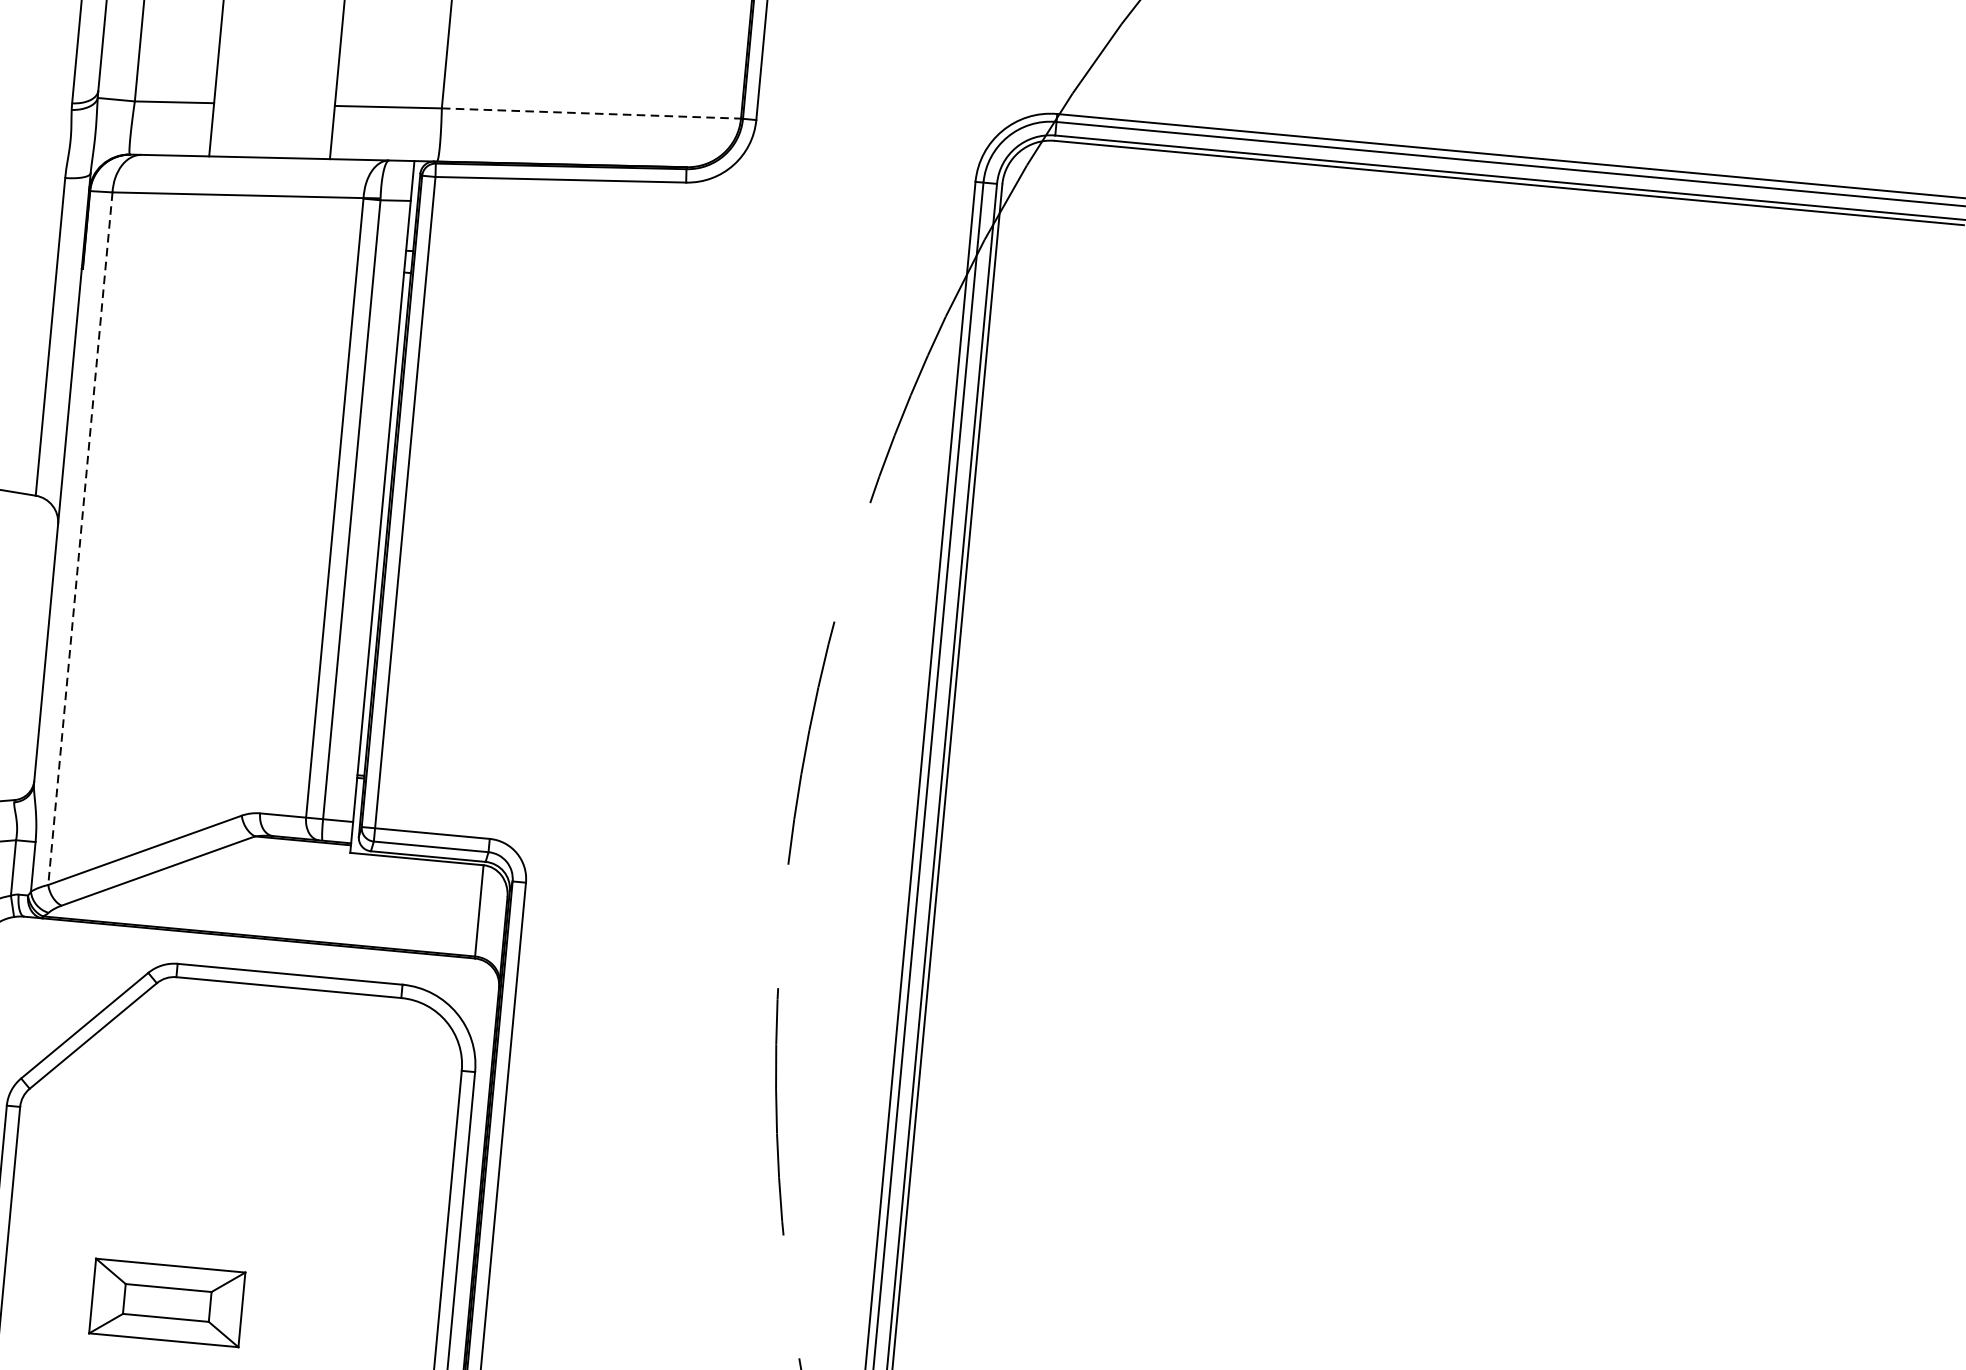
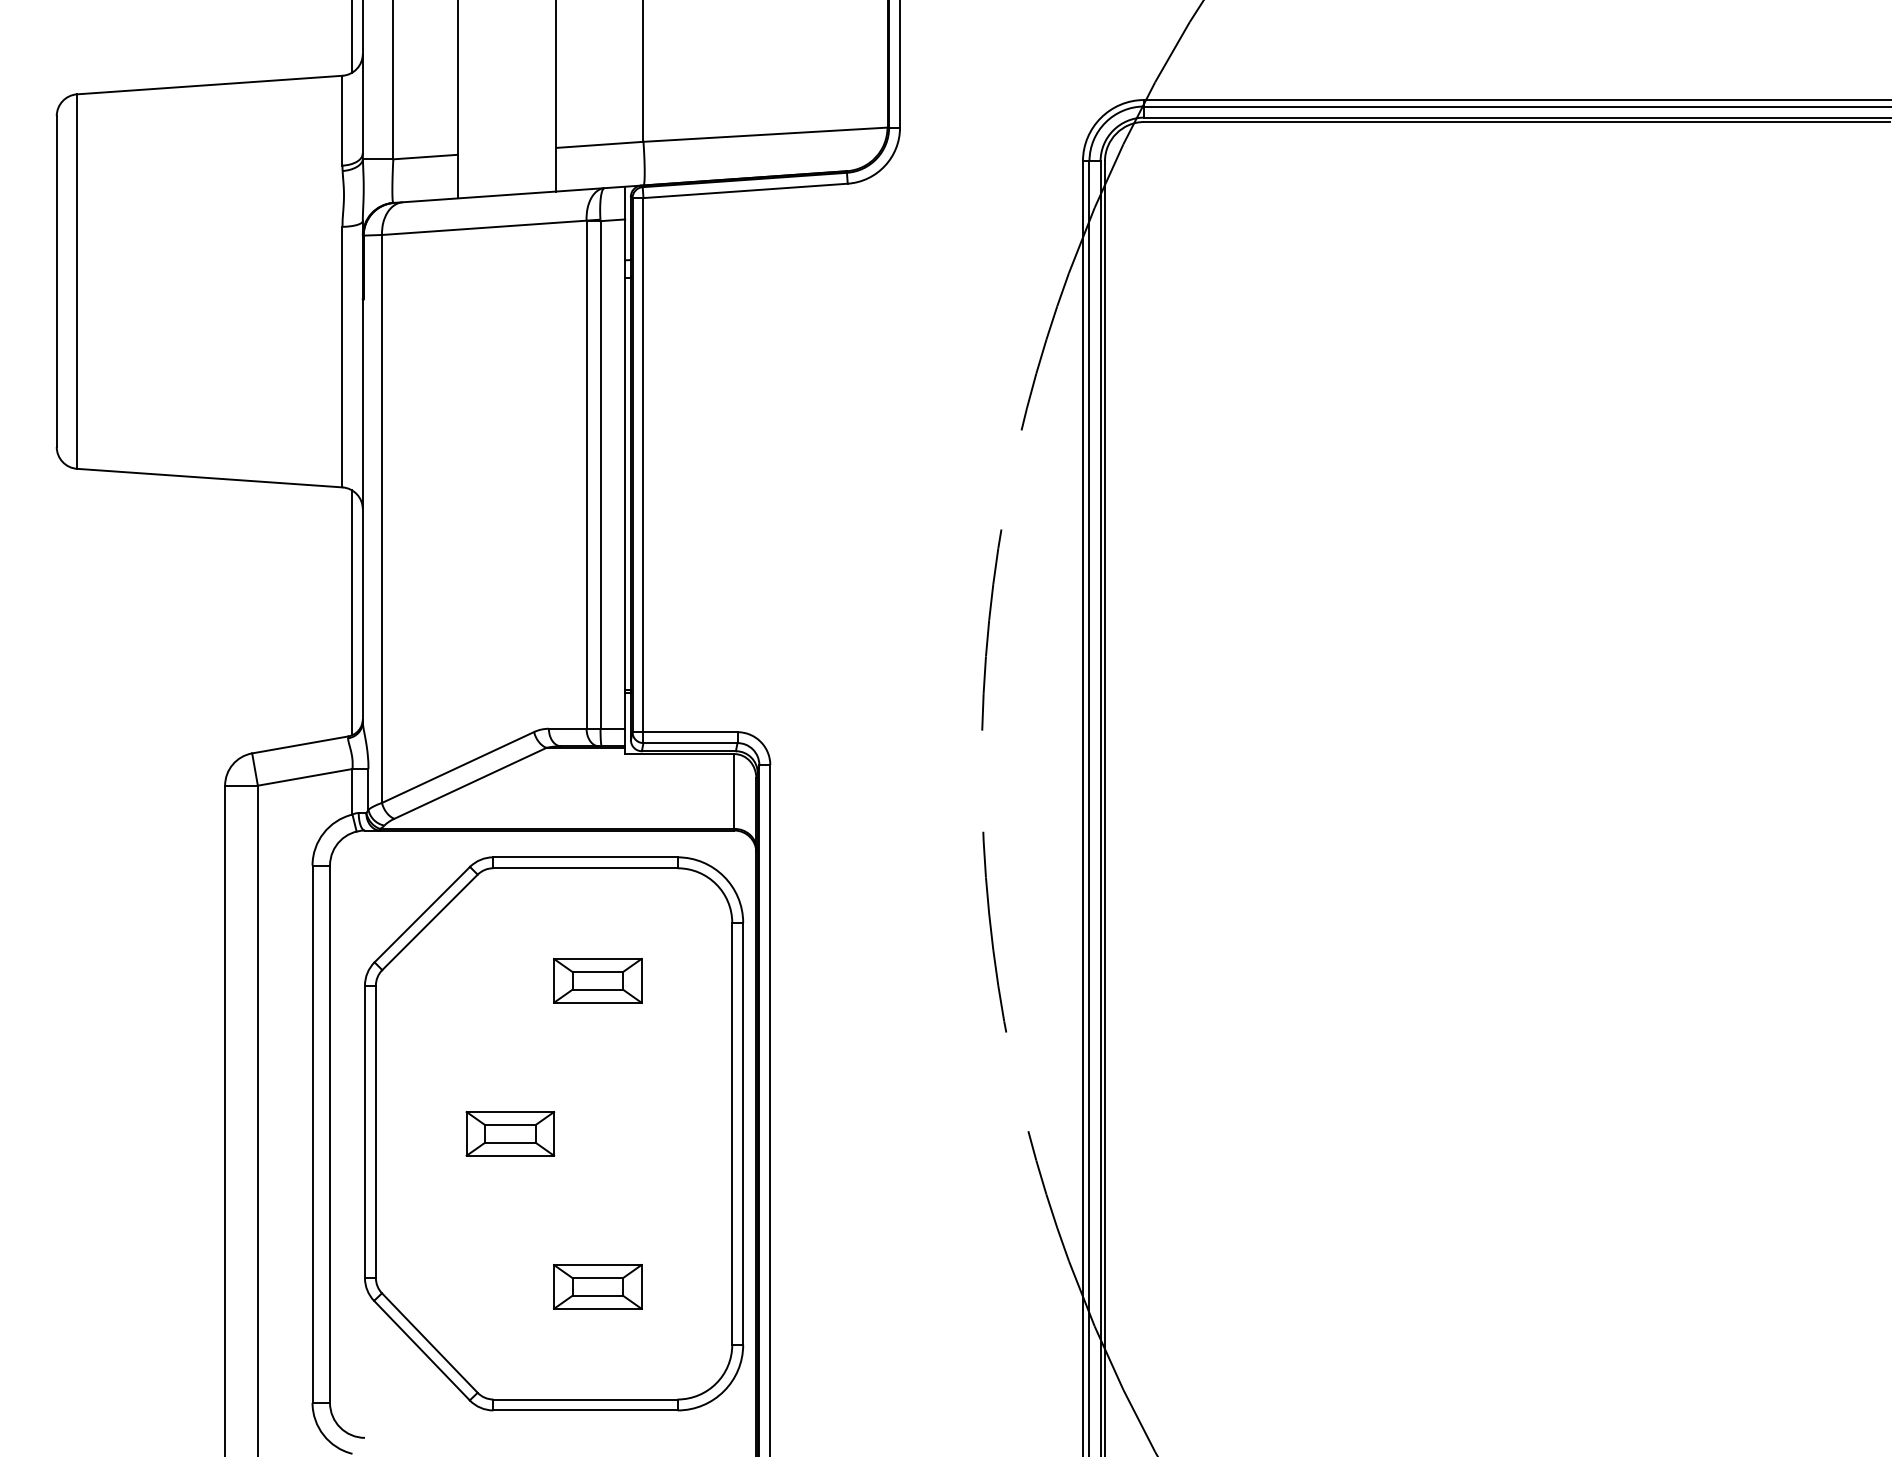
line: (591, 113) -> (765, 134), dashed -> solid
line: (81, 538) -> (382, 518), dashed -> solid
line: (32, 649) -> (351, 612), added
part: (290, 1125) -> (597, 980), added
part: (167, 1302) -> (510, 1133), size x0.71

